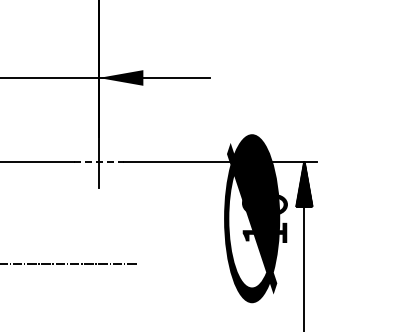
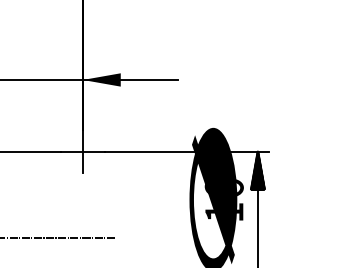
line: (99, 162) -> (83, 151), dashed -> solid

